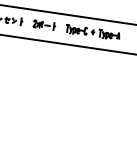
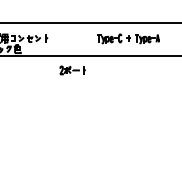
part: (44, 25) -> (72, 70), moved

